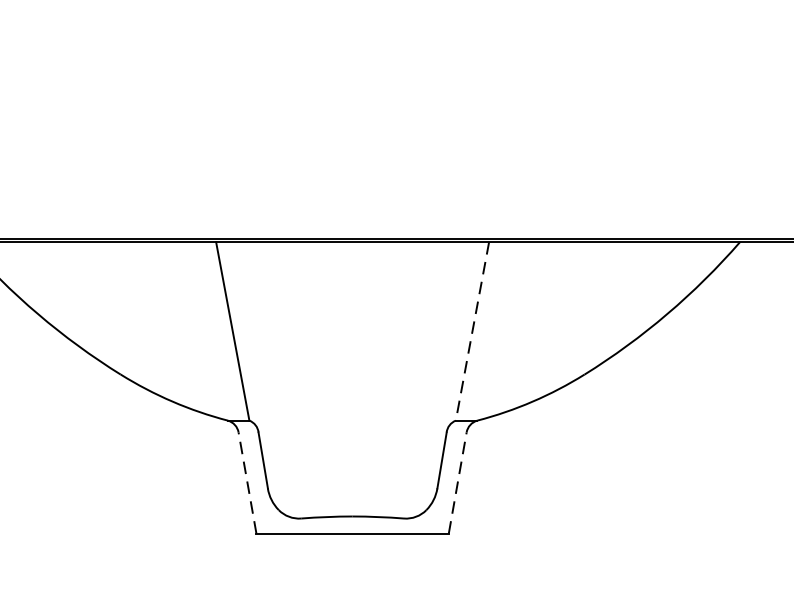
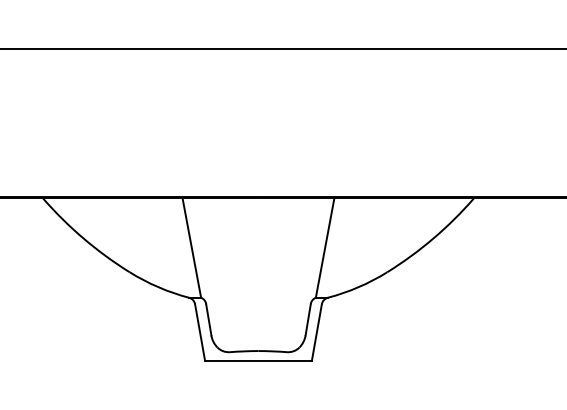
line: (473, 331) -> (325, 248), dashed -> solid
line: (248, 483) -> (200, 332), dashed -> solid
line: (457, 483) -> (316, 332), dashed -> solid

